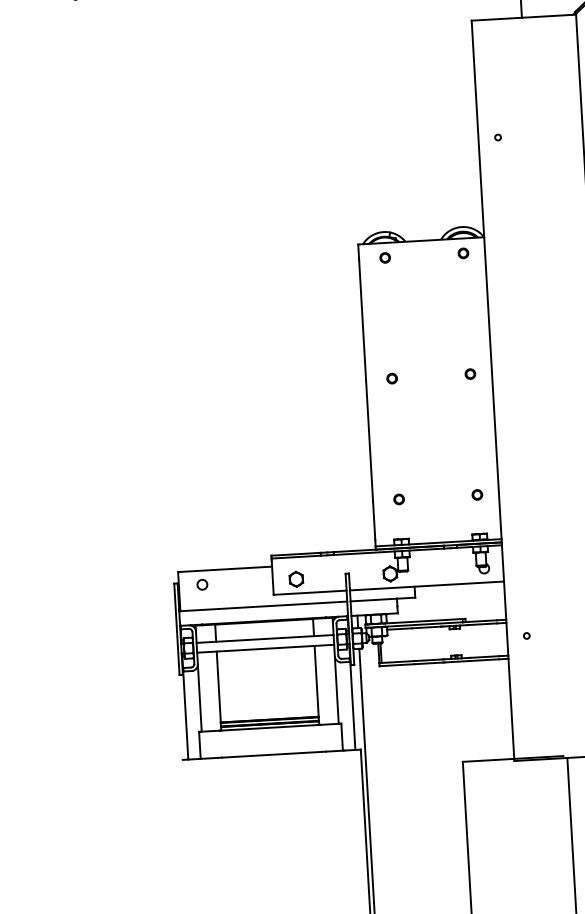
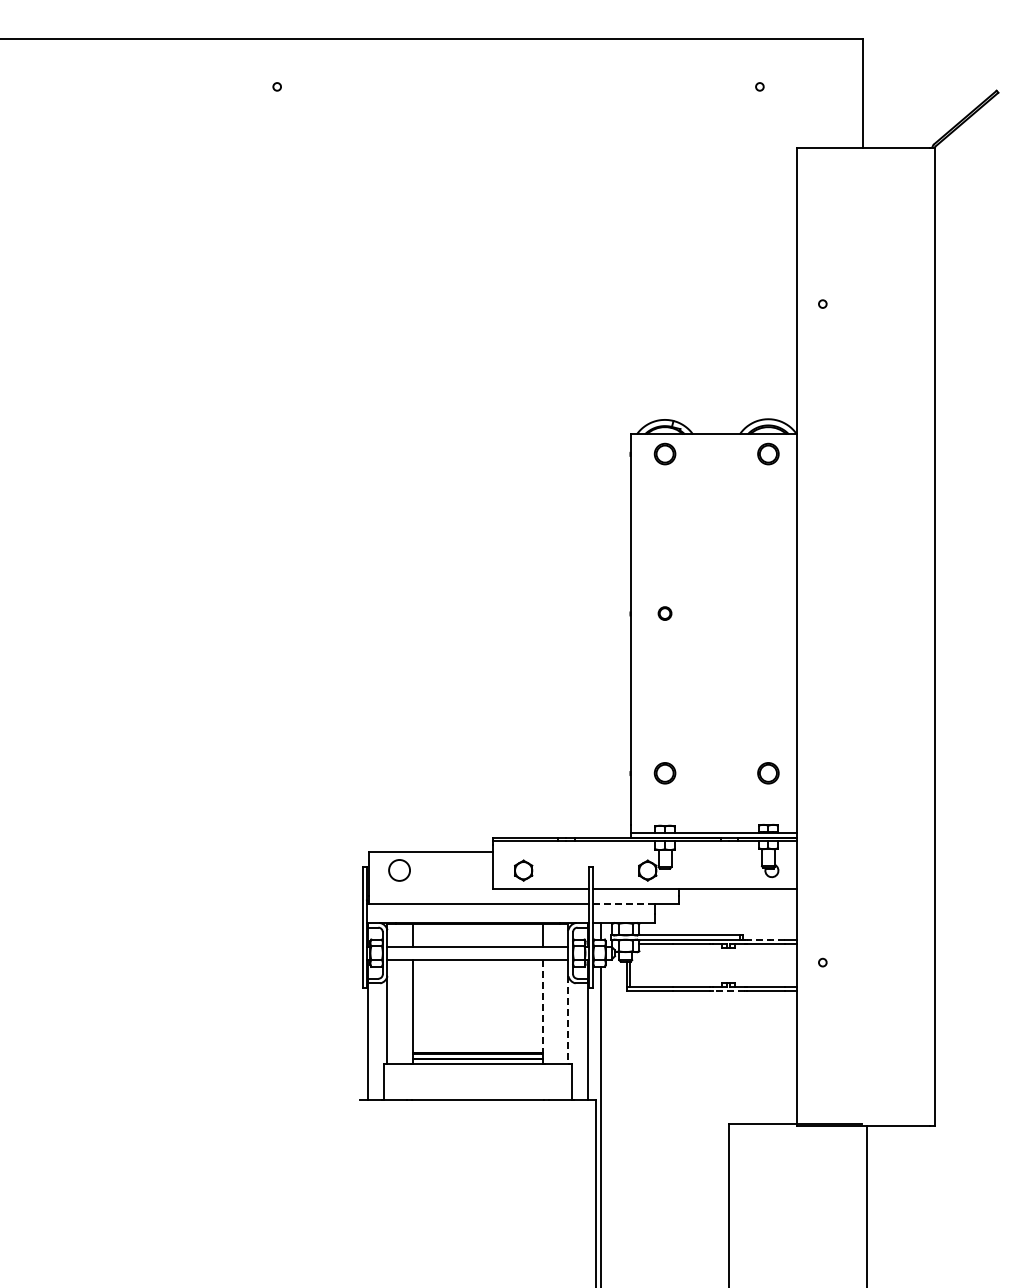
part: (463, 252) -> (768, 453), size x1.6
part: (384, 257) -> (664, 453), size x1.6
circle: (470, 374) -> (768, 613), removed
part: (477, 494) -> (768, 772), size x1.6
part: (398, 498) -> (664, 772), size x1.6
circle: (202, 584) -> (399, 870), size x1.6
line: (374, 599) -> (624, 903), solid -> dashed
line: (482, 620) -> (765, 939), solid -> dashed
line: (456, 661) -> (728, 991), solid -> dashed
line: (316, 681) -> (542, 1006), solid -> dashed
line: (336, 690) -> (568, 1020), solid -> dashed

